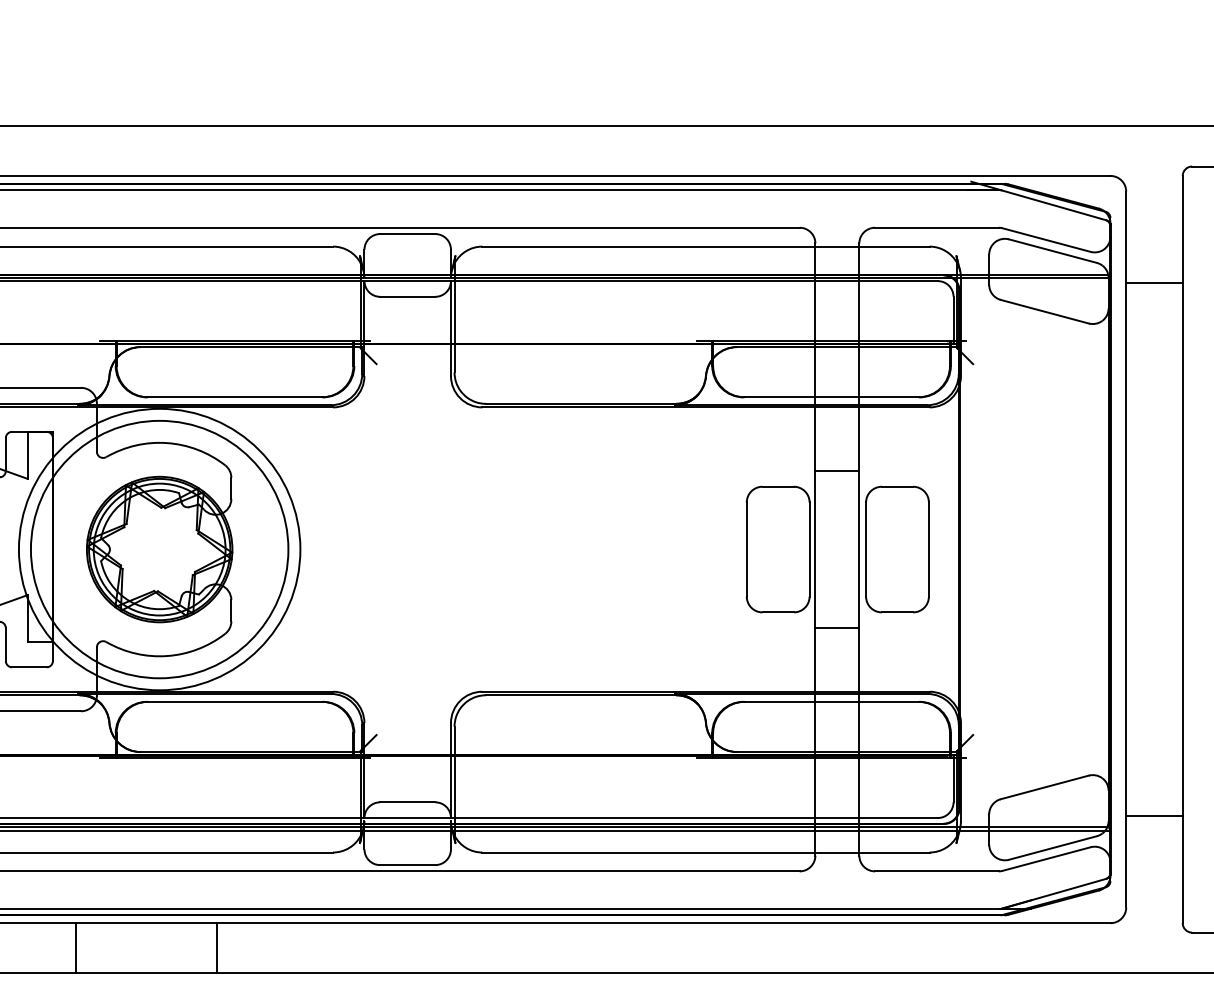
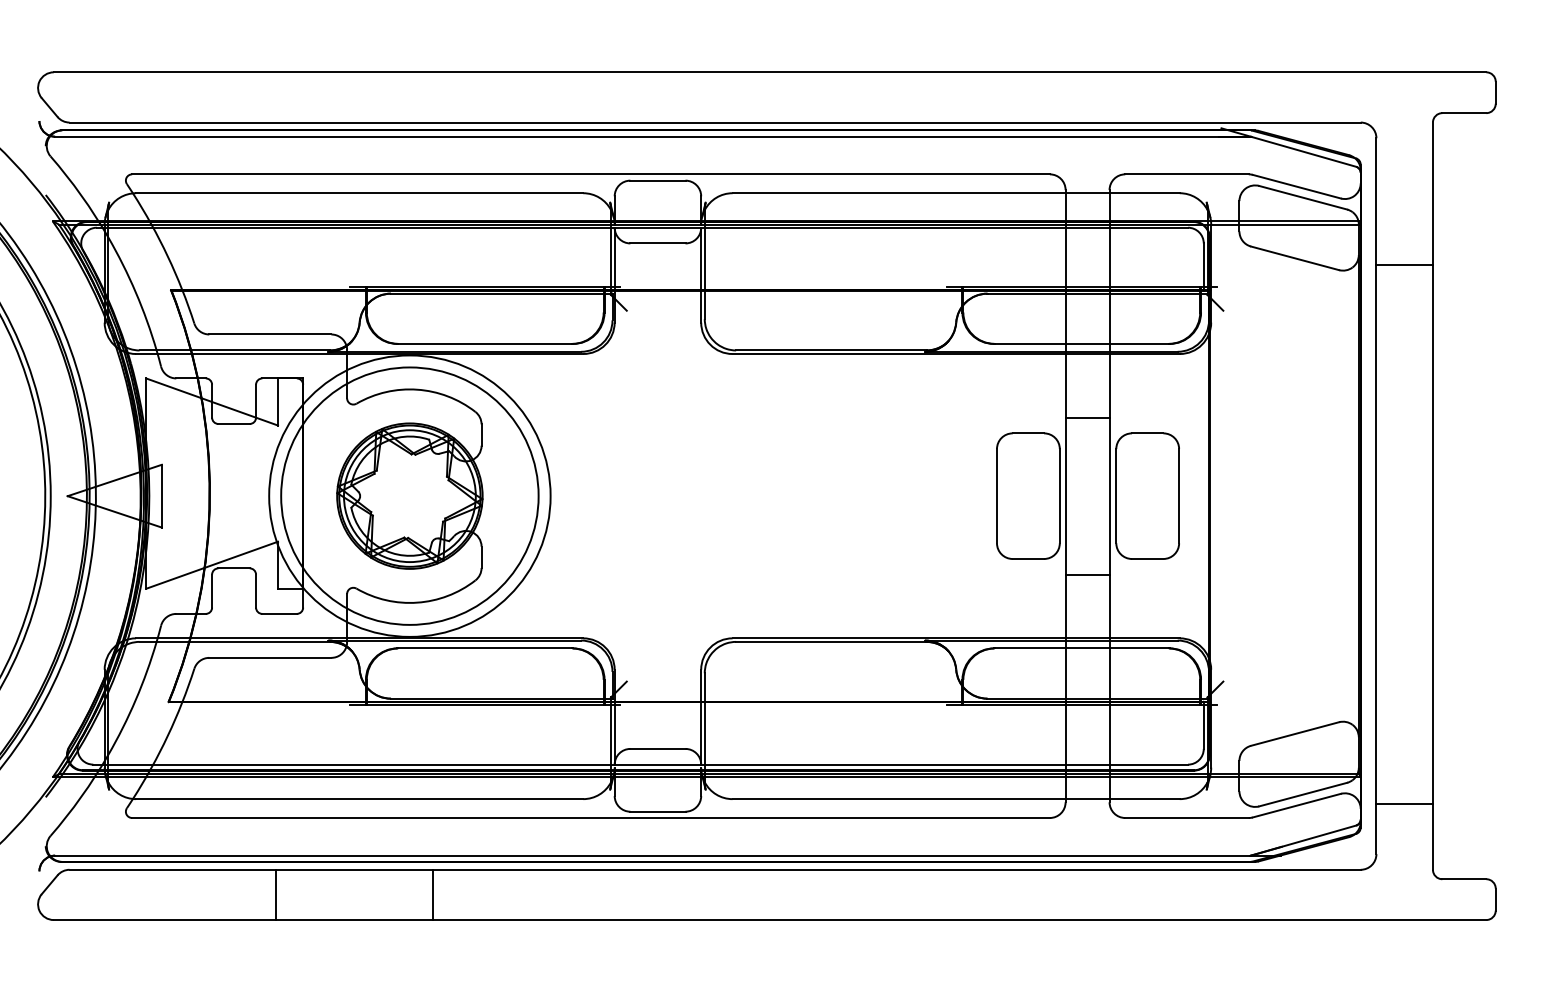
line: (1154, 282) -> (1404, 265), moved
line: (1154, 816) -> (1404, 804), moved
line: (76, 947) -> (276, 894), moved
line: (217, 947) -> (432, 894), moved

